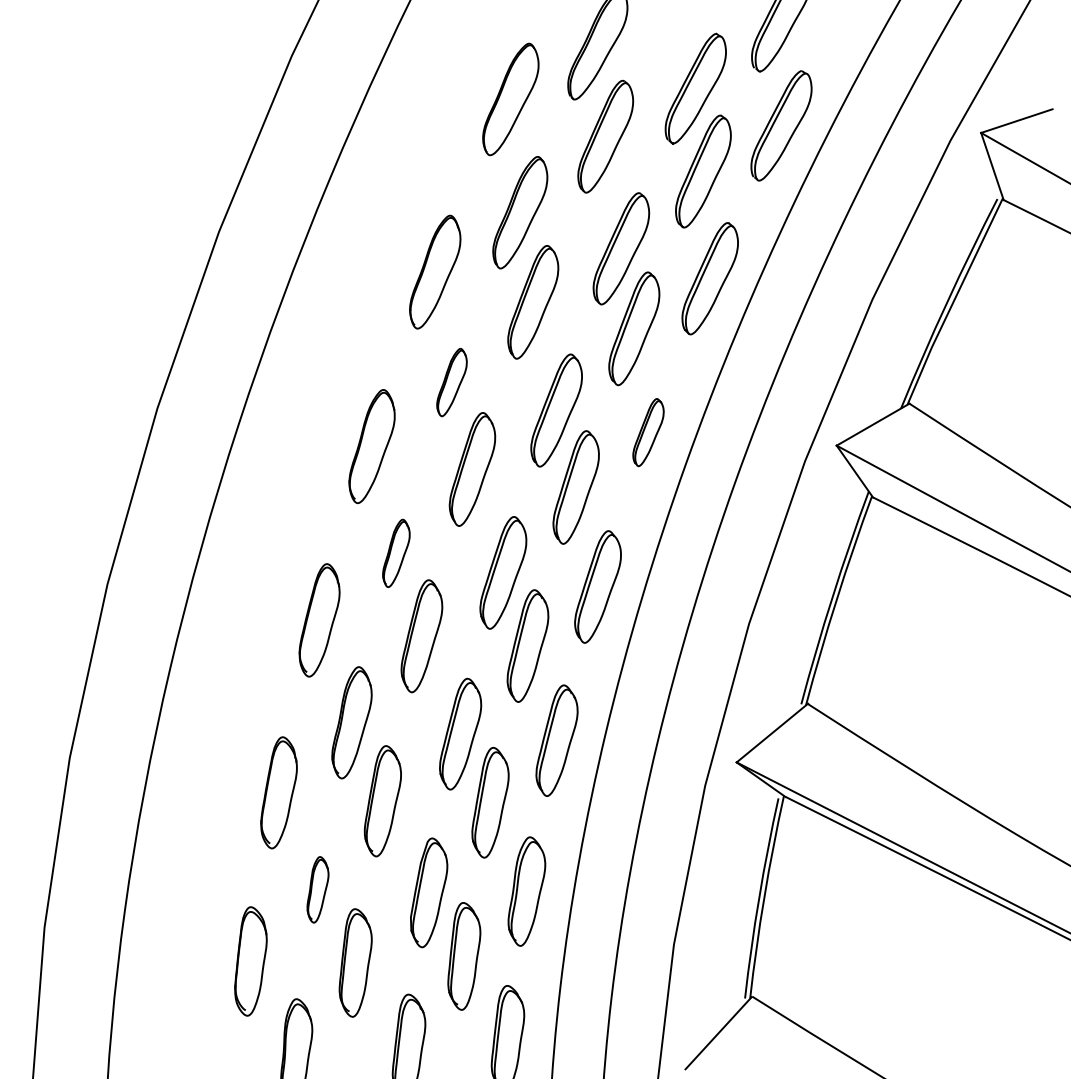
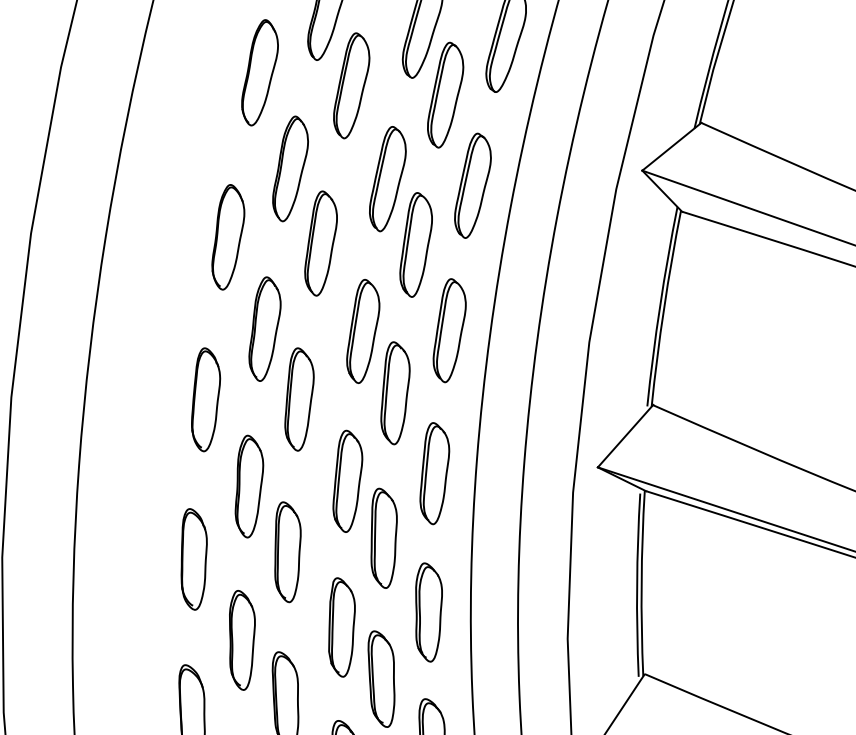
part: (451, 382) -> (289, 168), size x1.67
part: (648, 432) -> (472, 185), size x1.67
part: (396, 553) -> (264, 329), size x1.67
part: (317, 889) -> (241, 640), size x1.67

